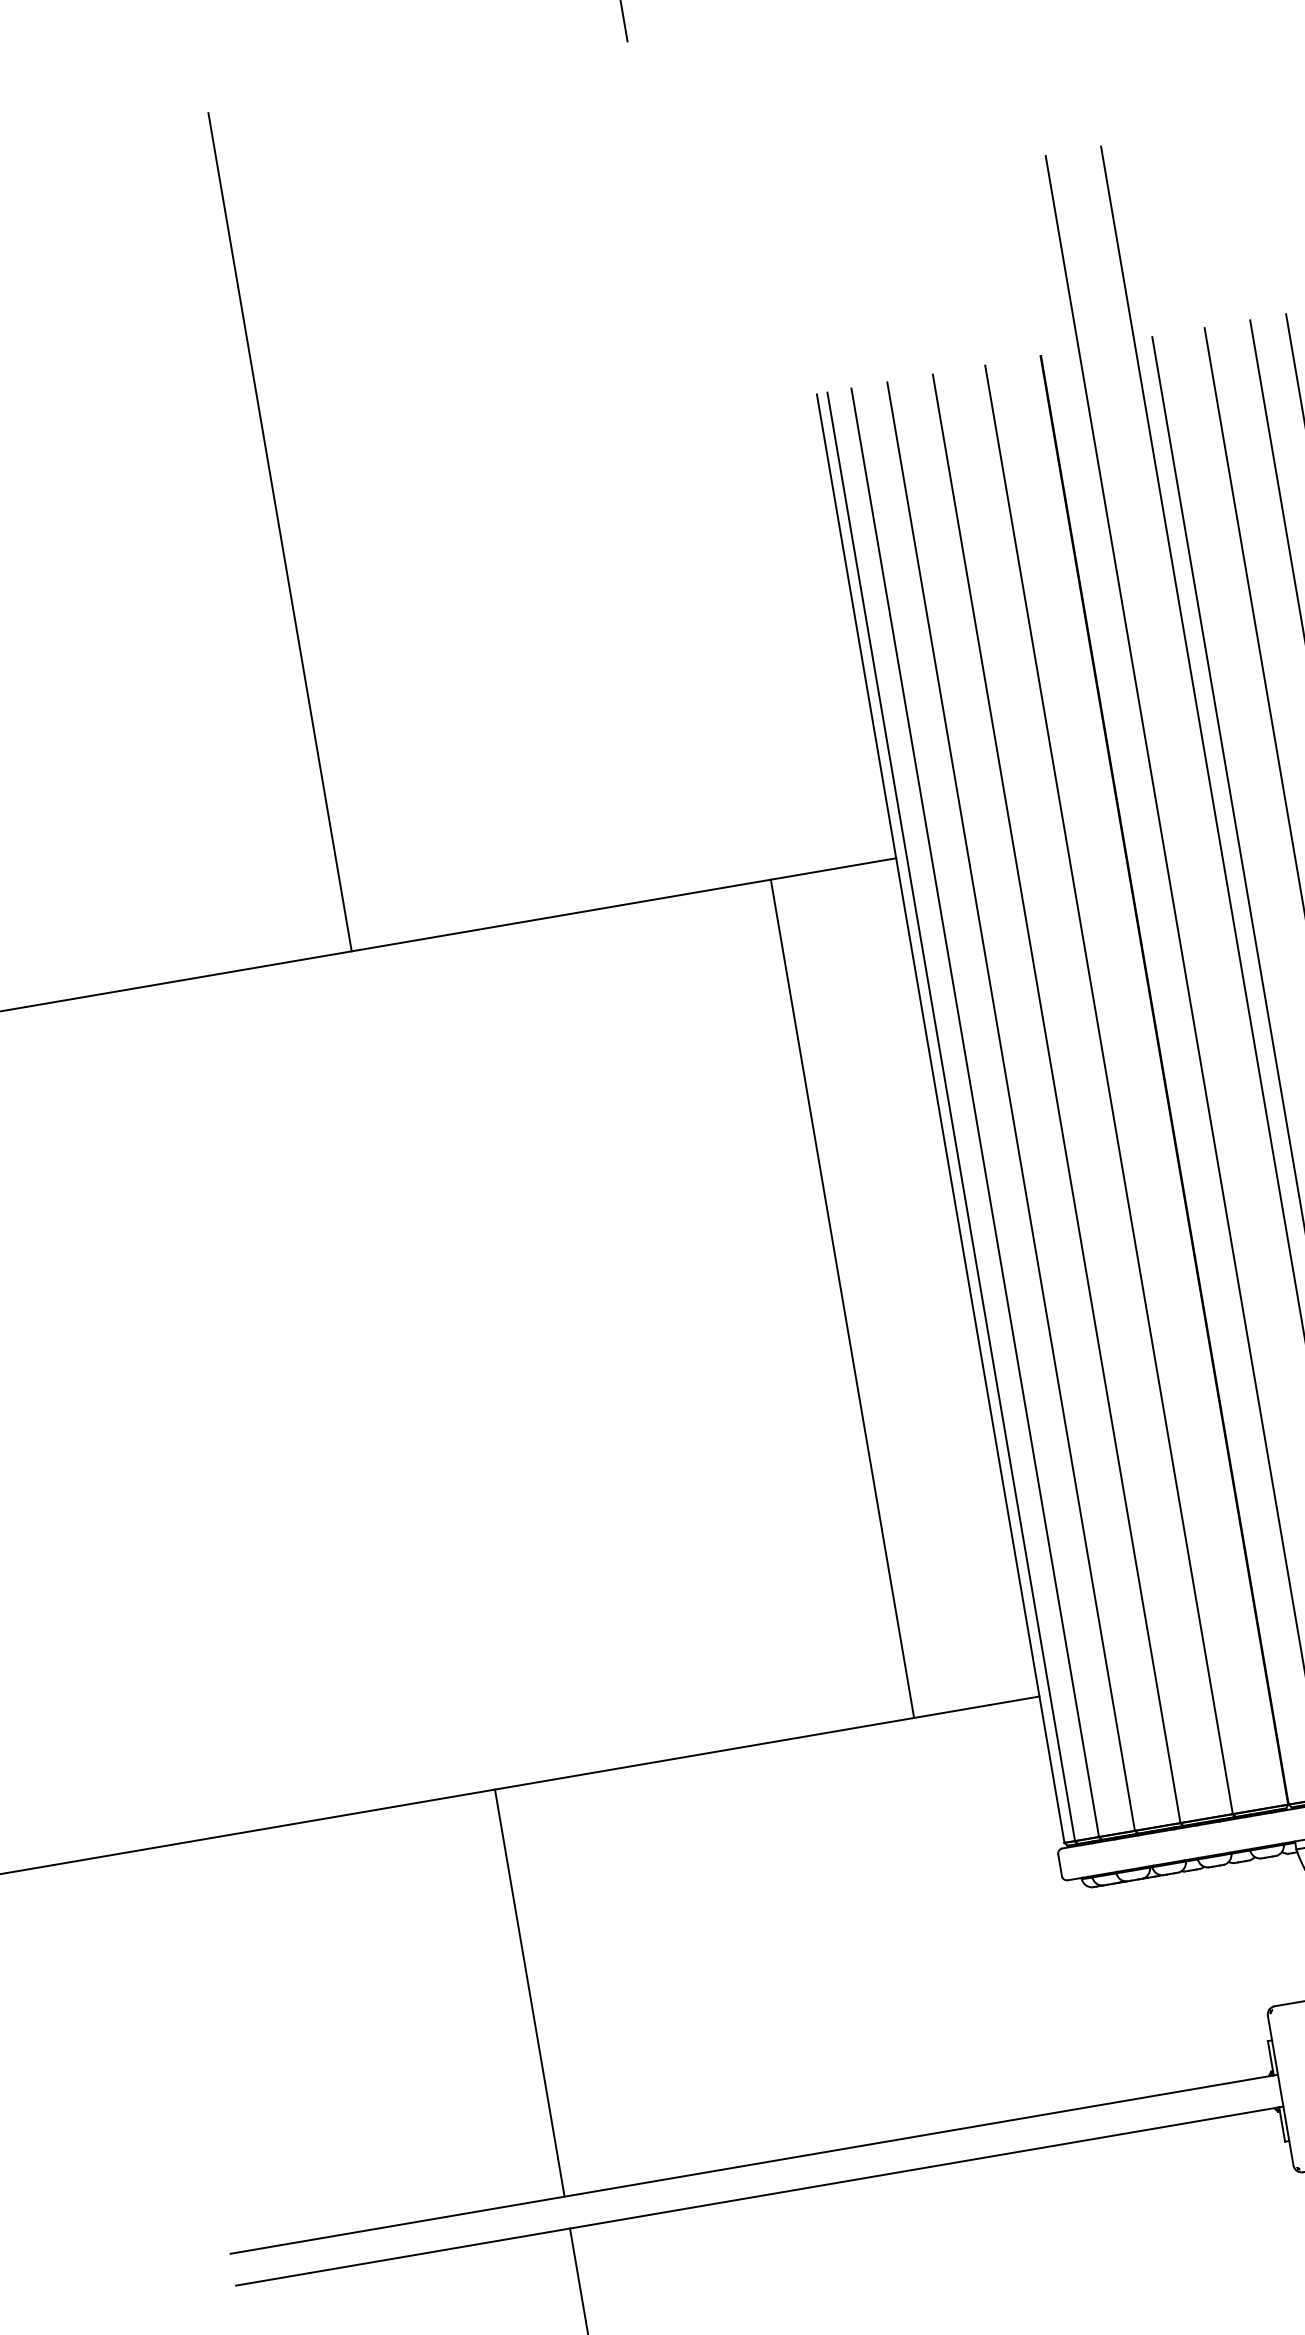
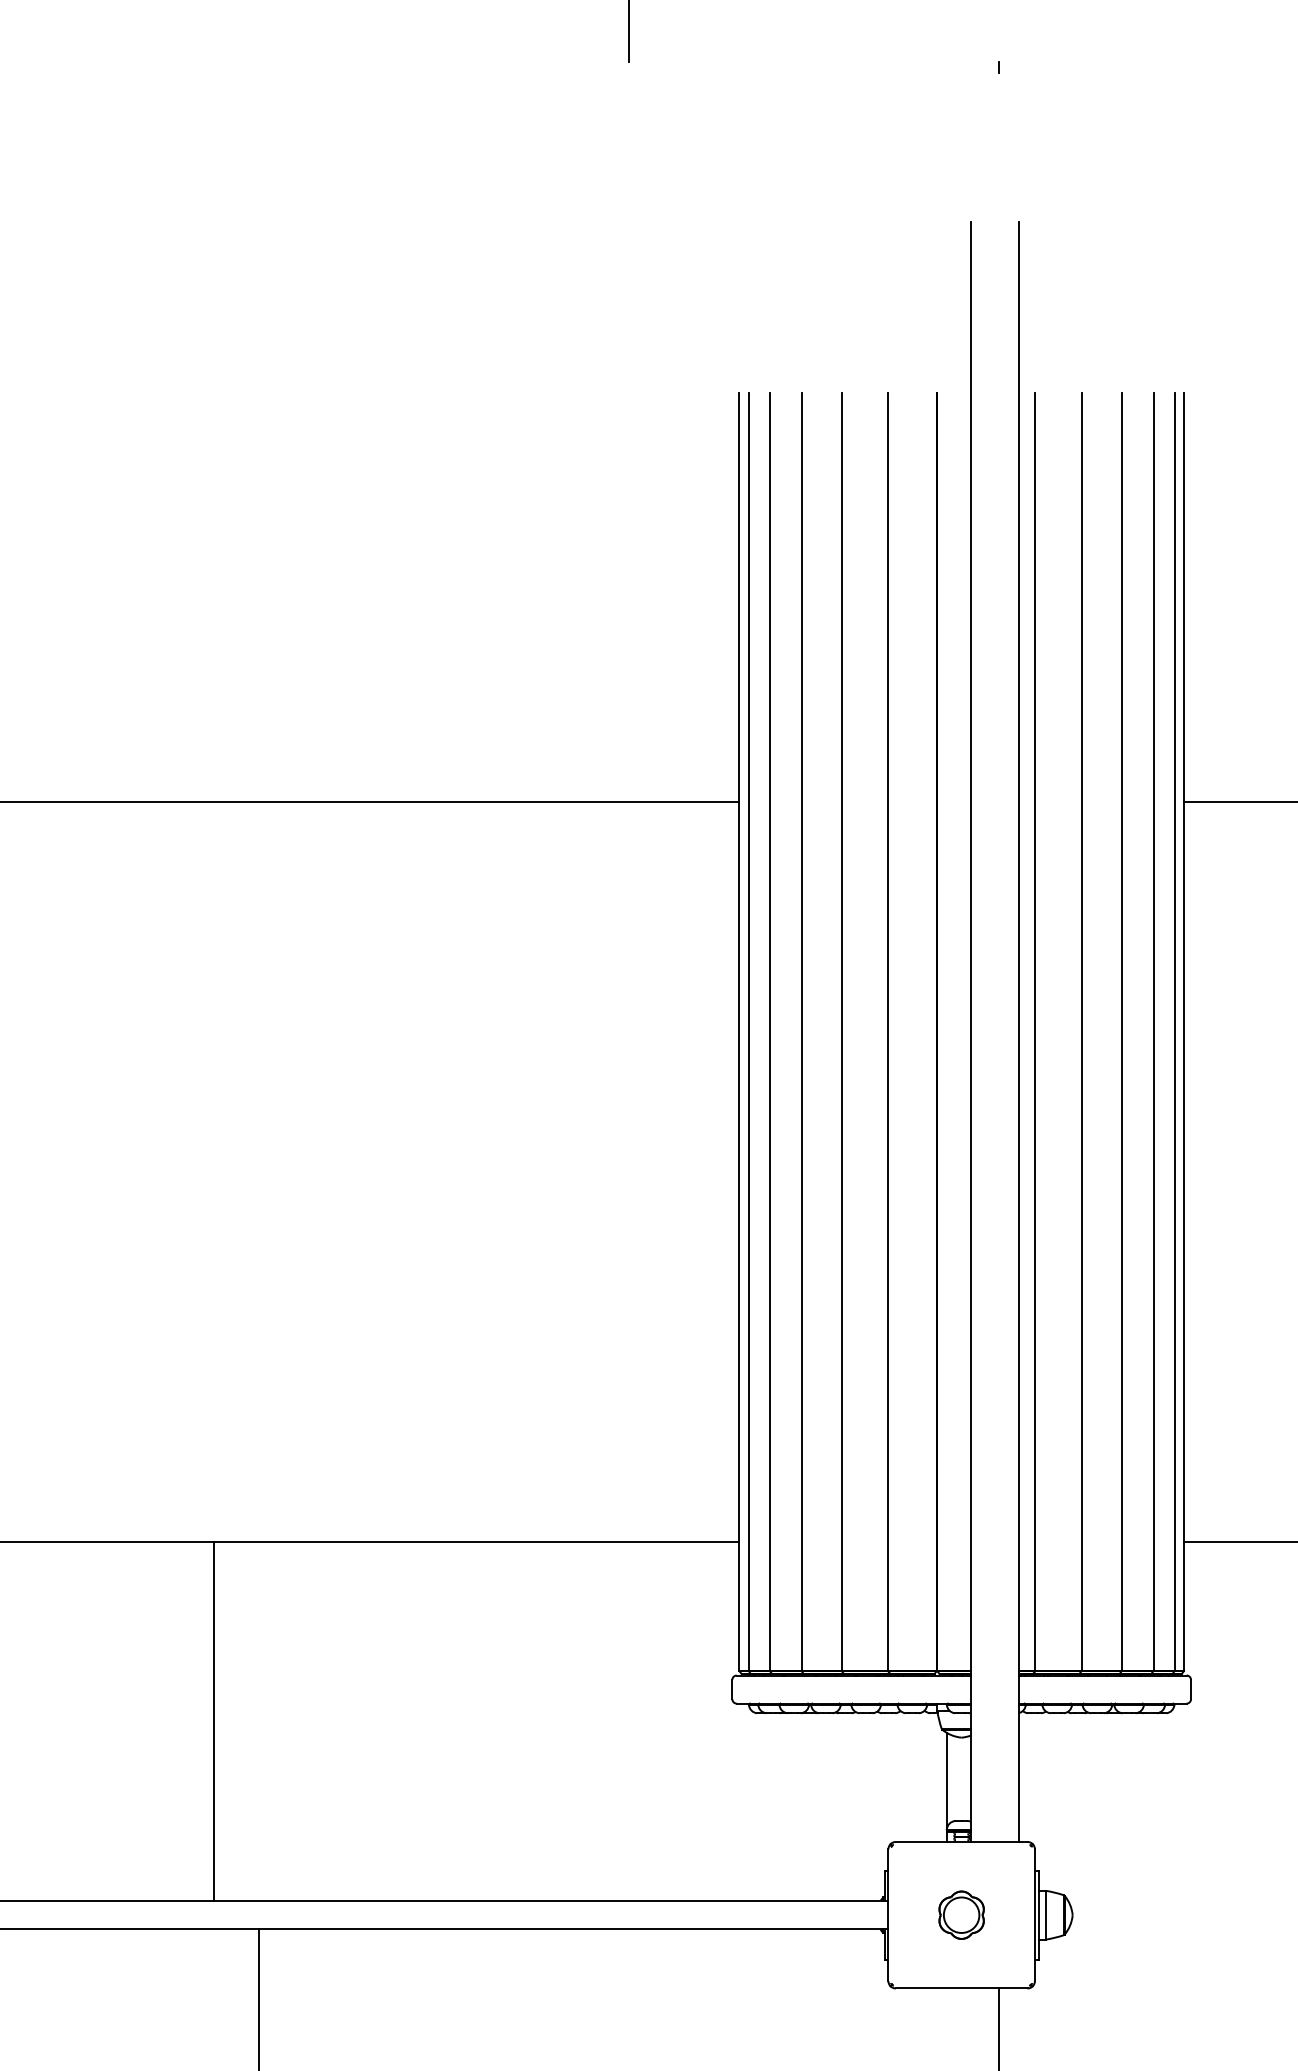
line: (279, 531) -> (258, 431), removed
line: (842, 1298) -> (628, 1171), removed
line: (529, 1993) -> (213, 1721), moved

